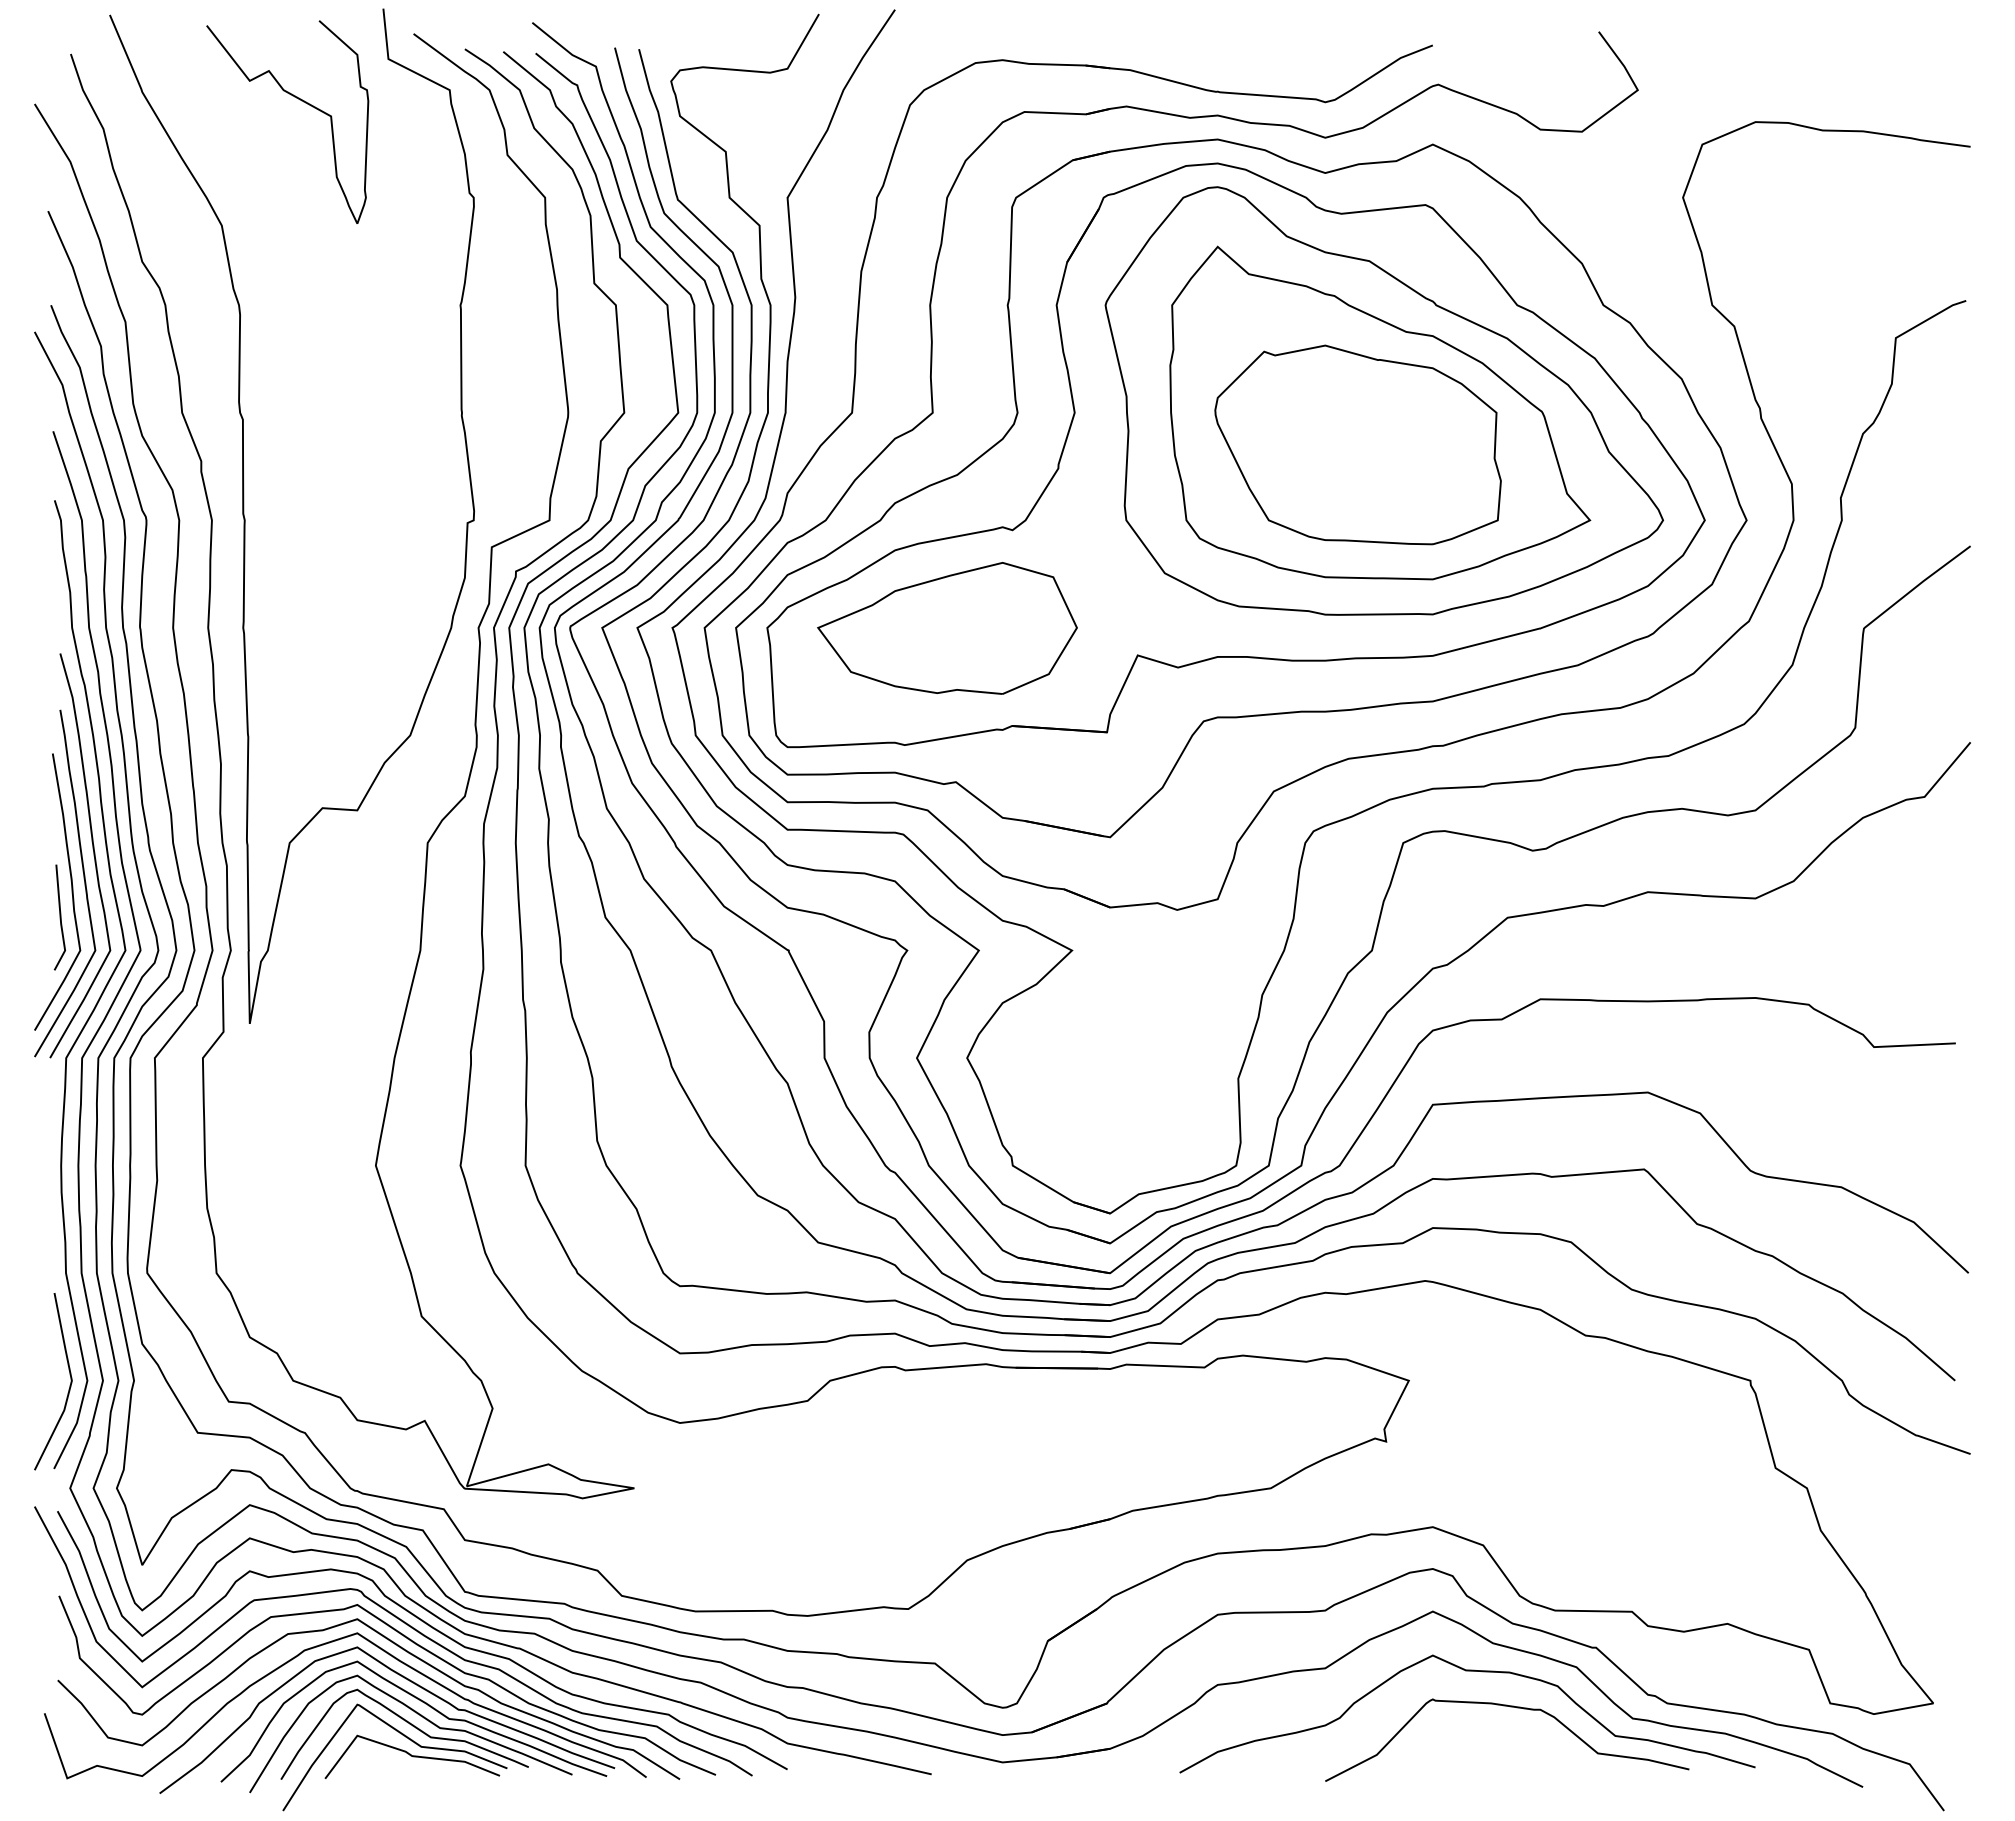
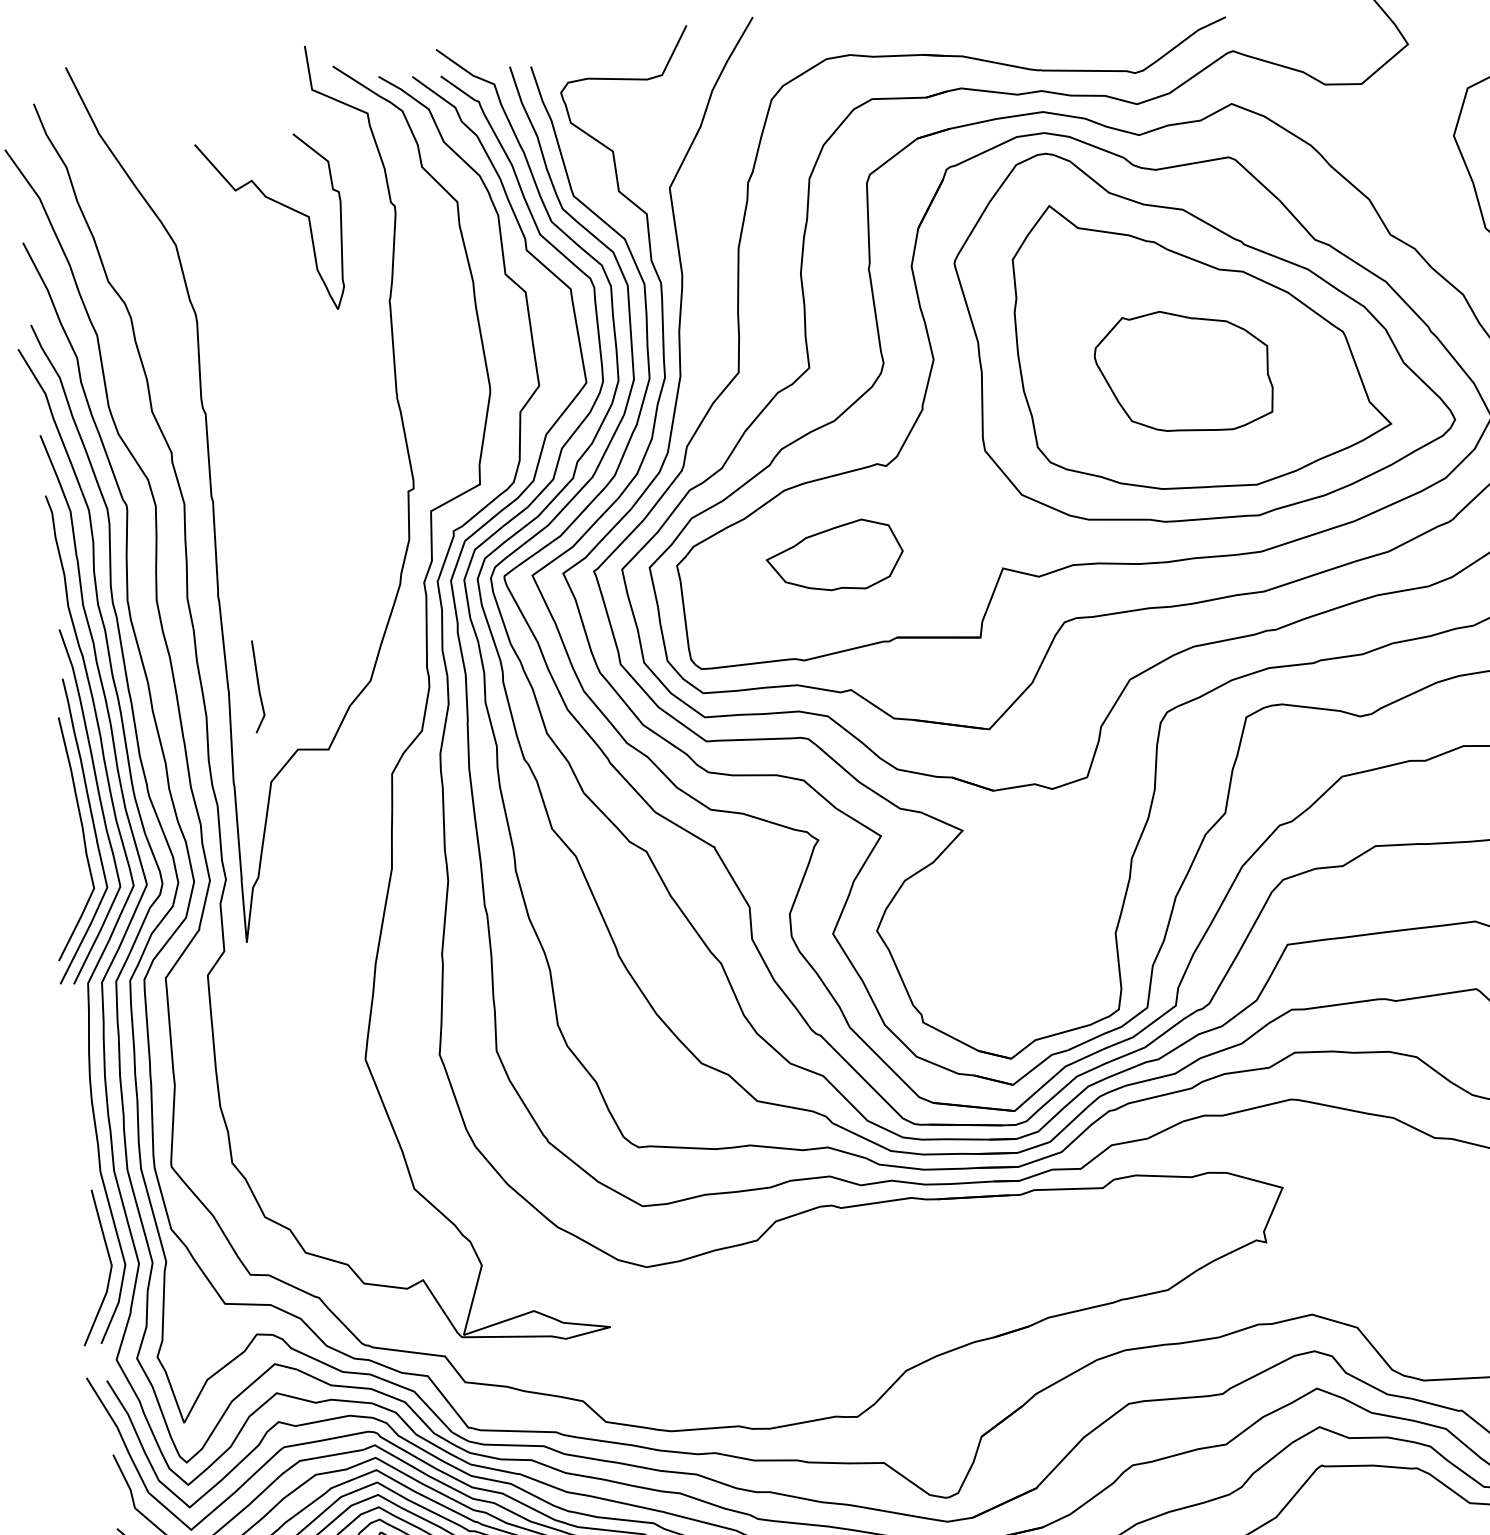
curve: (301, 101) -> (282, 205), moved
part: (1357, 444) -> (1183, 370), size x0.7
part: (947, 628) -> (834, 555), size x0.6
line: (59, 917) -> (257, 686), moved

